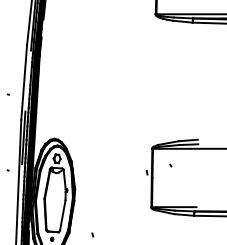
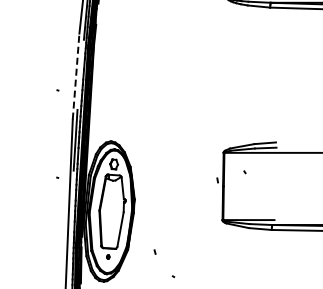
line: (24, 82) -> (76, 76), solid -> dashed

